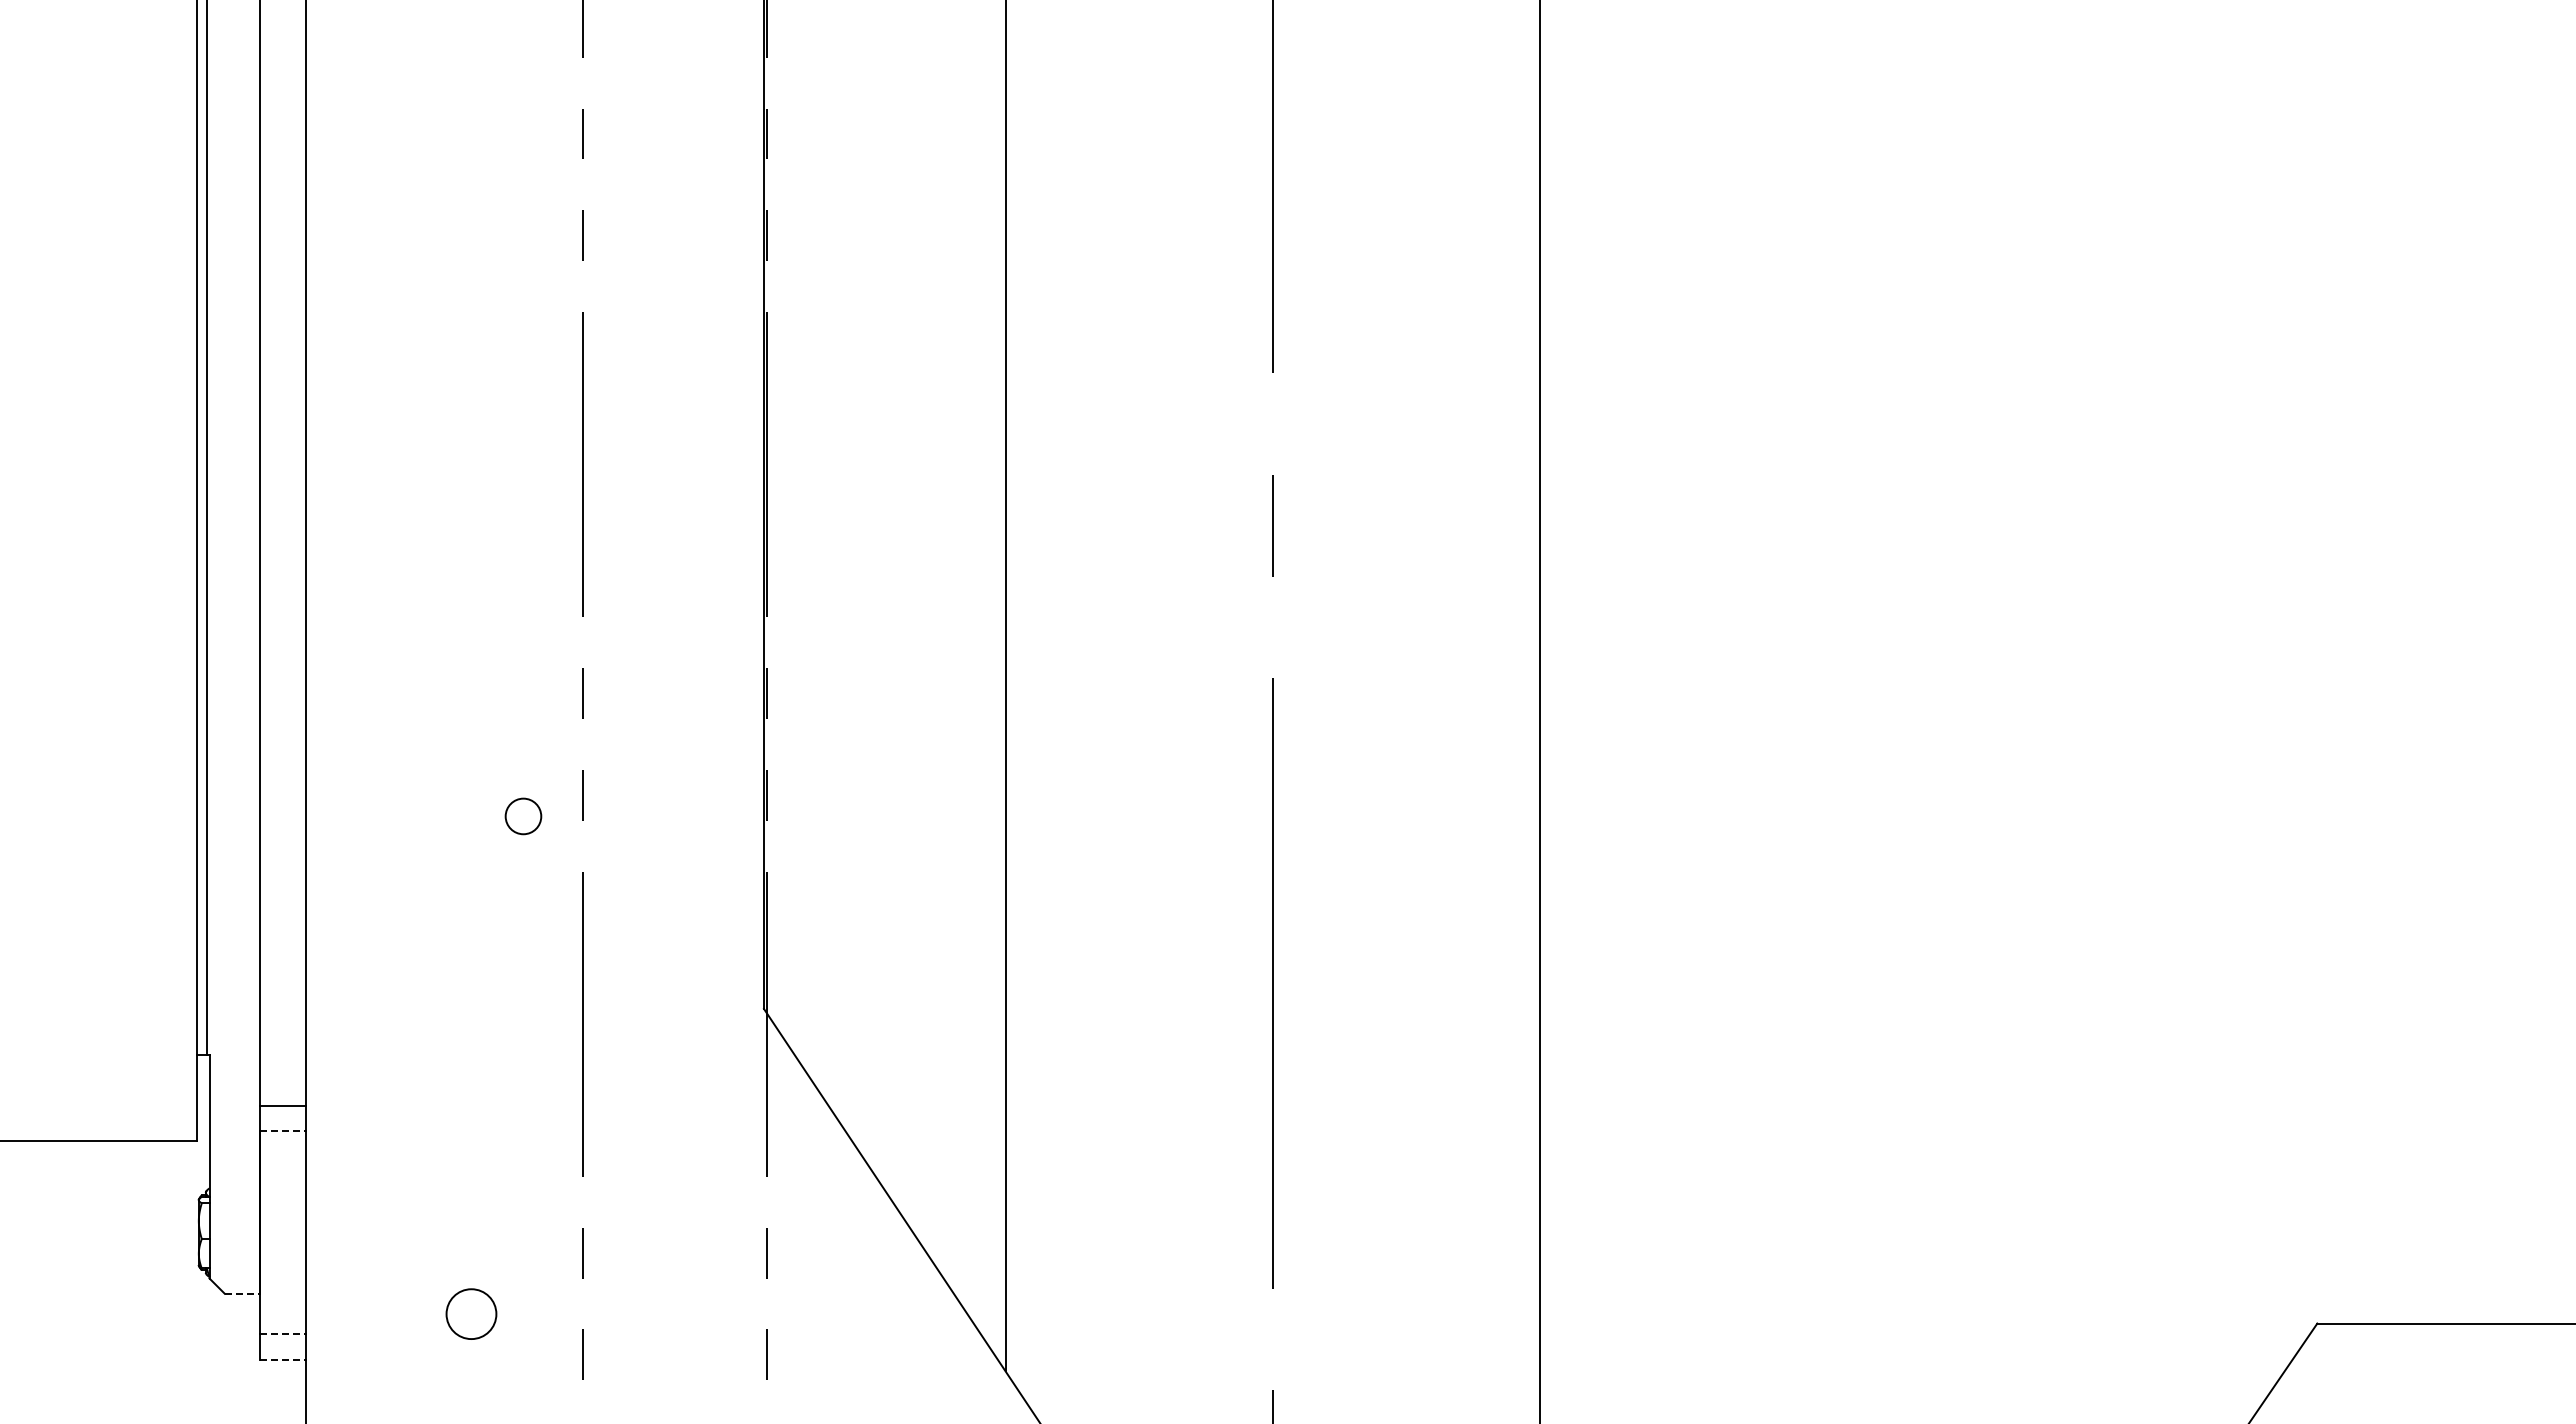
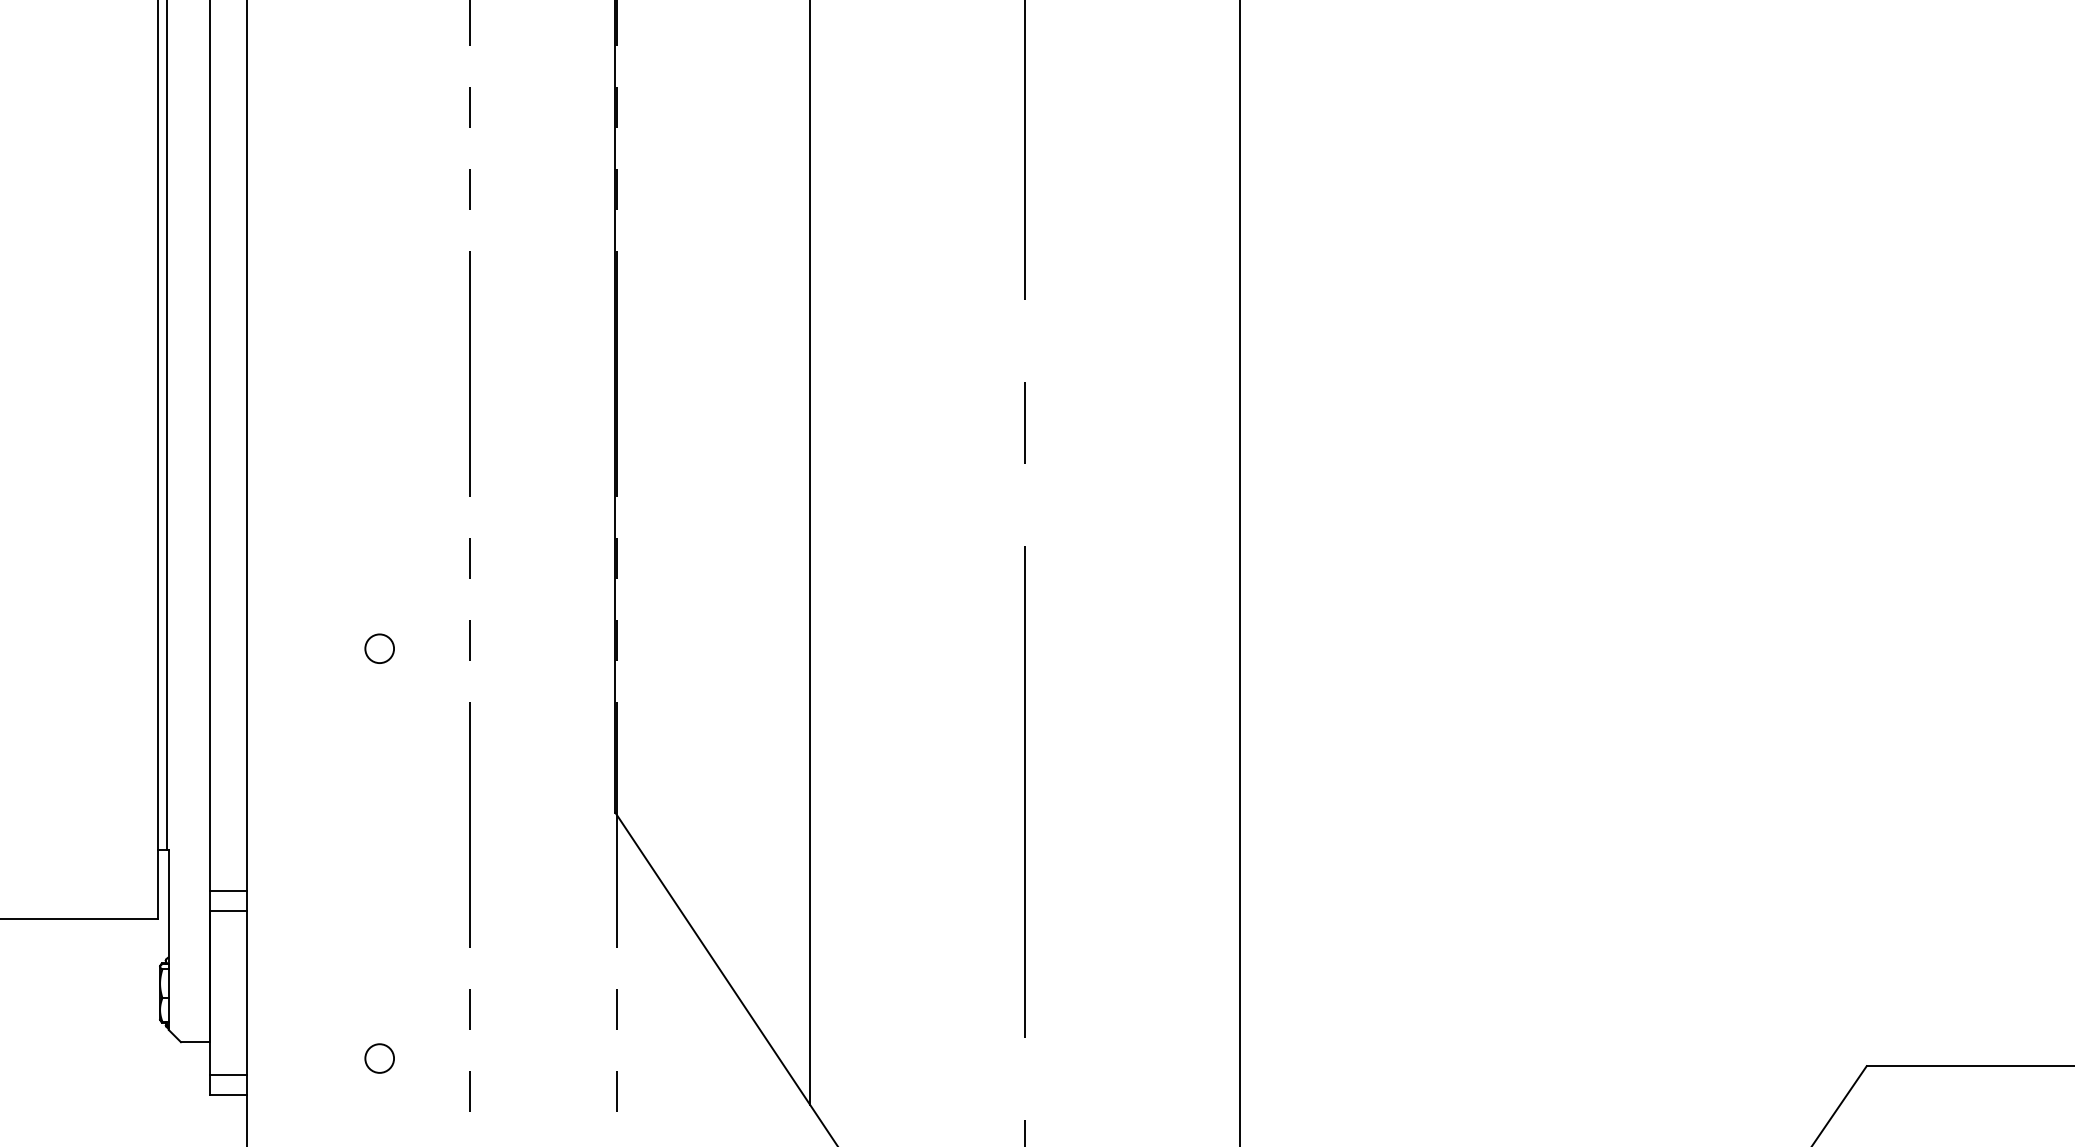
circle: (523, 816) -> (379, 648), moved
line: (283, 1131) -> (228, 911), dashed -> solid
line: (242, 1293) -> (195, 1041), dashed -> solid
circle: (471, 1313) -> (379, 1058), size x0.71
line: (283, 1334) -> (228, 1074), dashed -> solid
line: (283, 1359) -> (228, 1095), dashed -> solid

